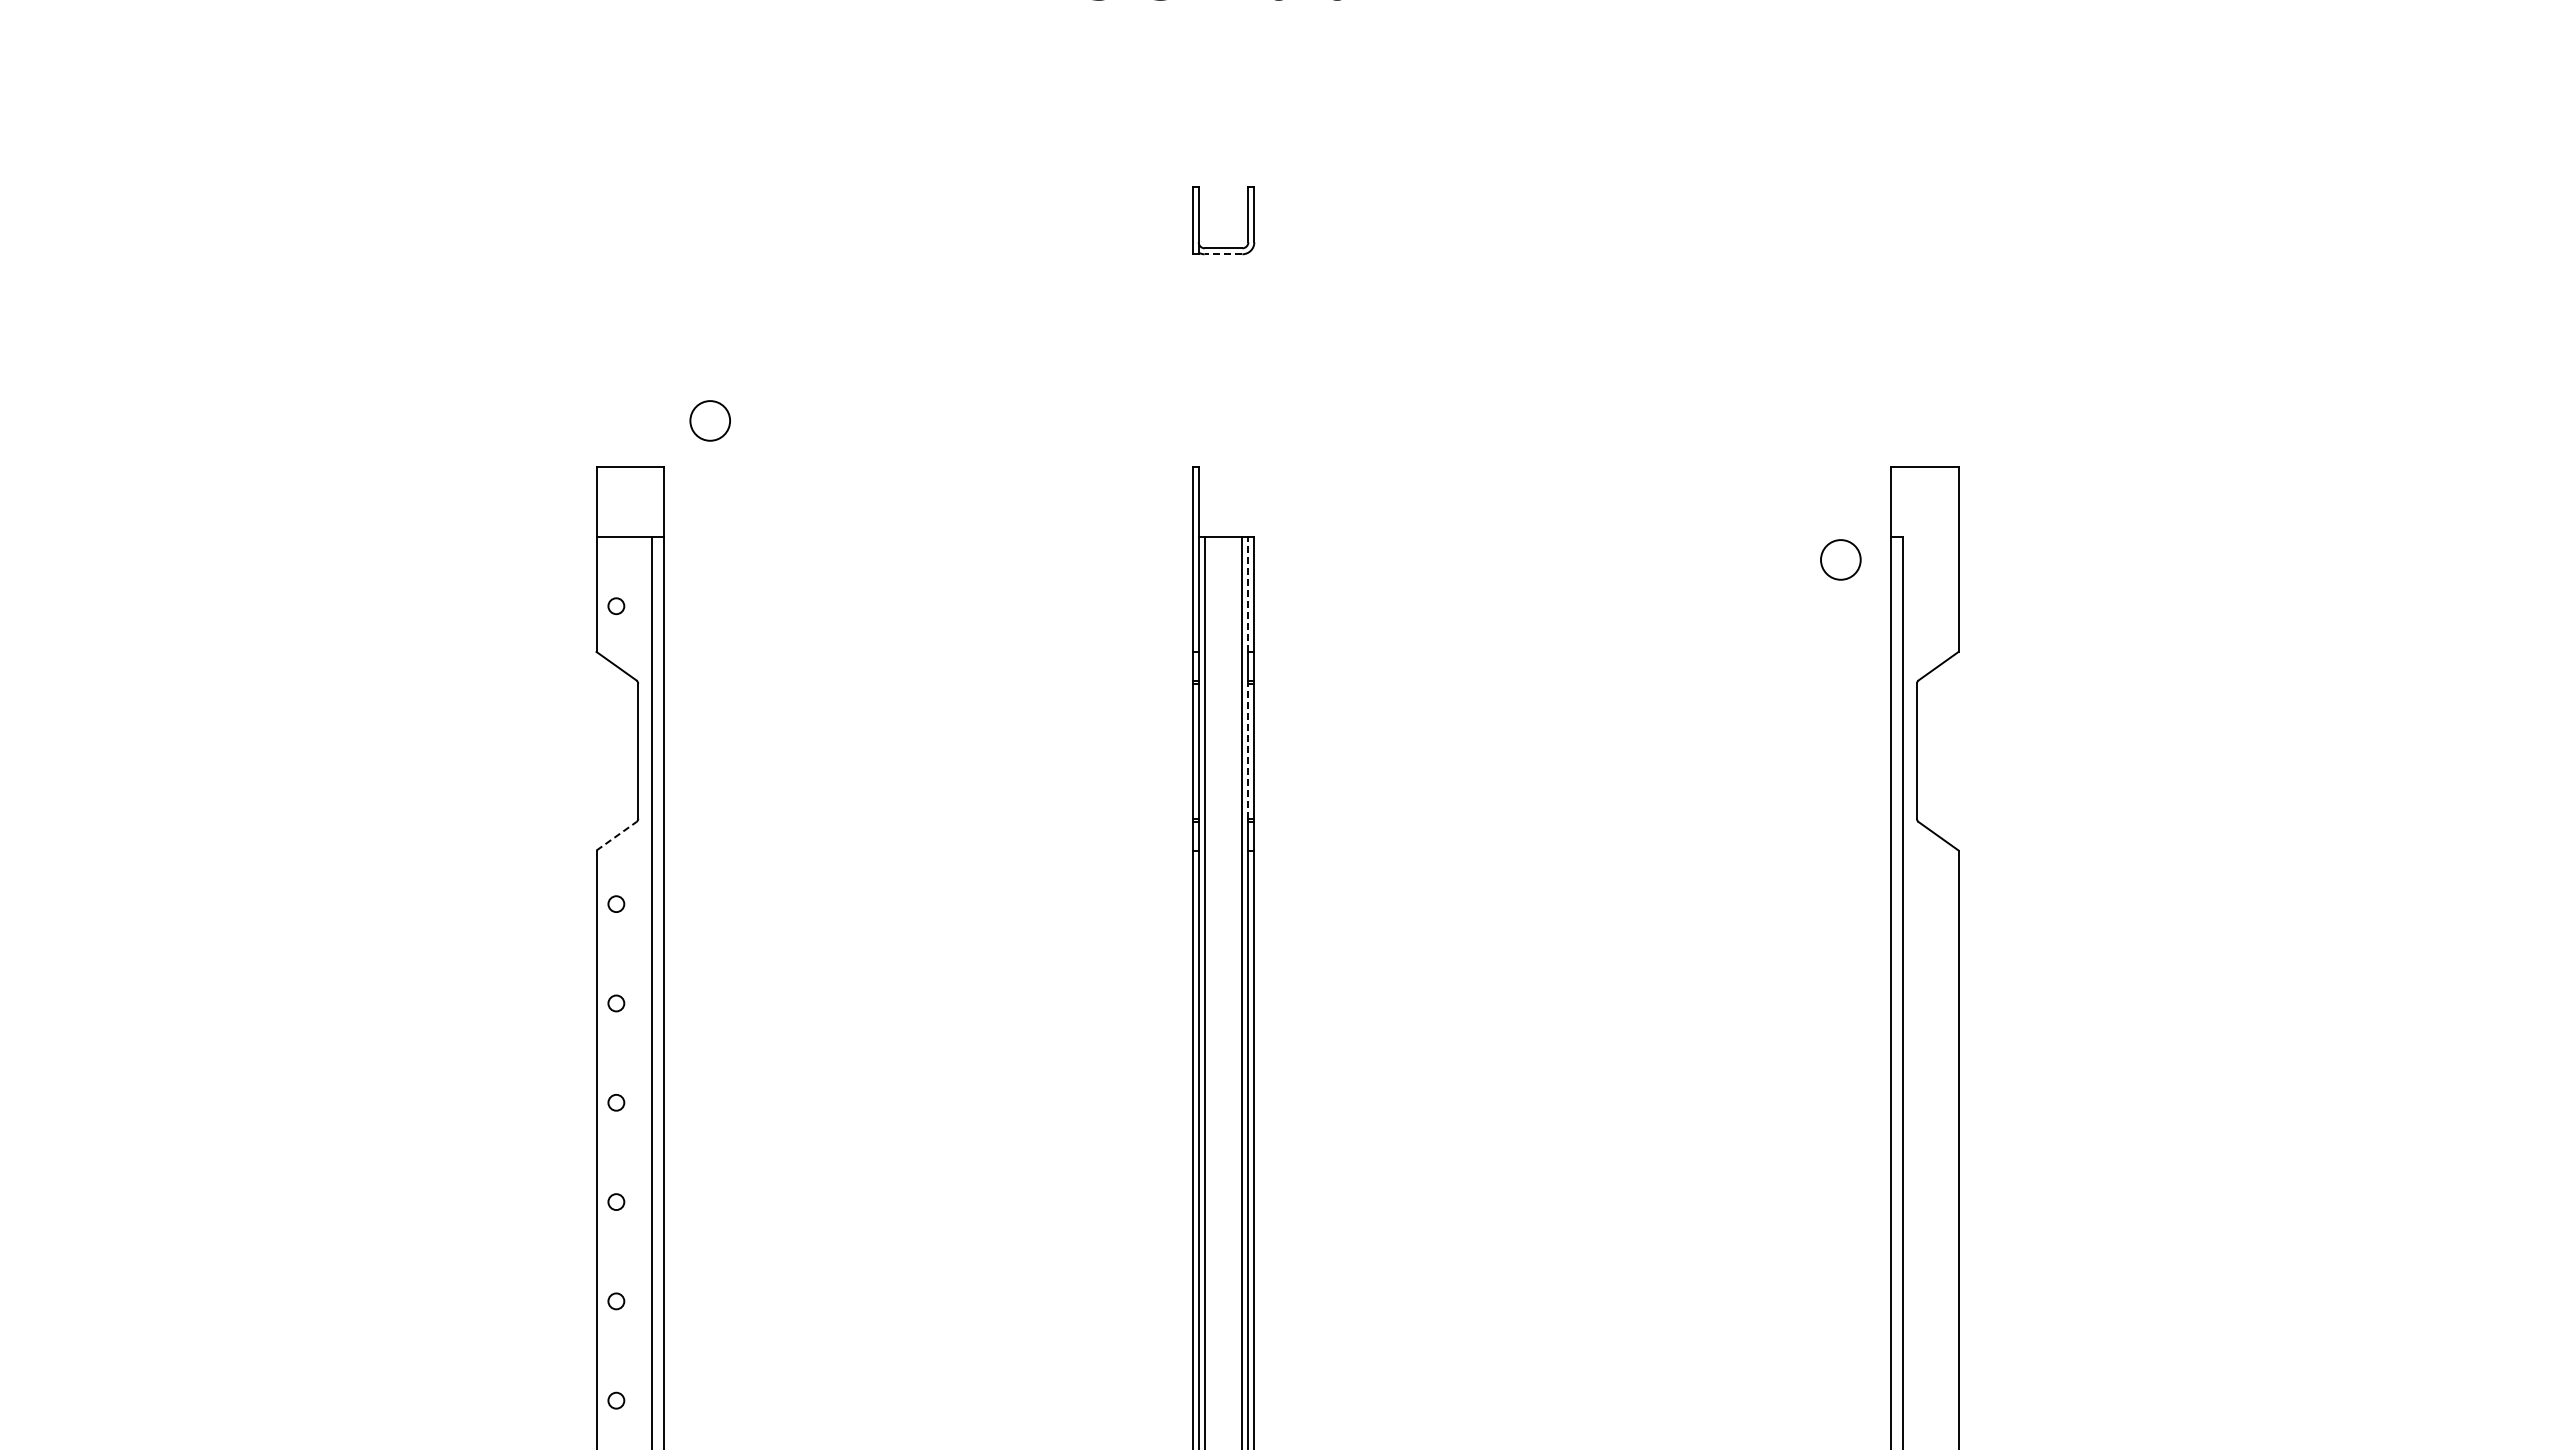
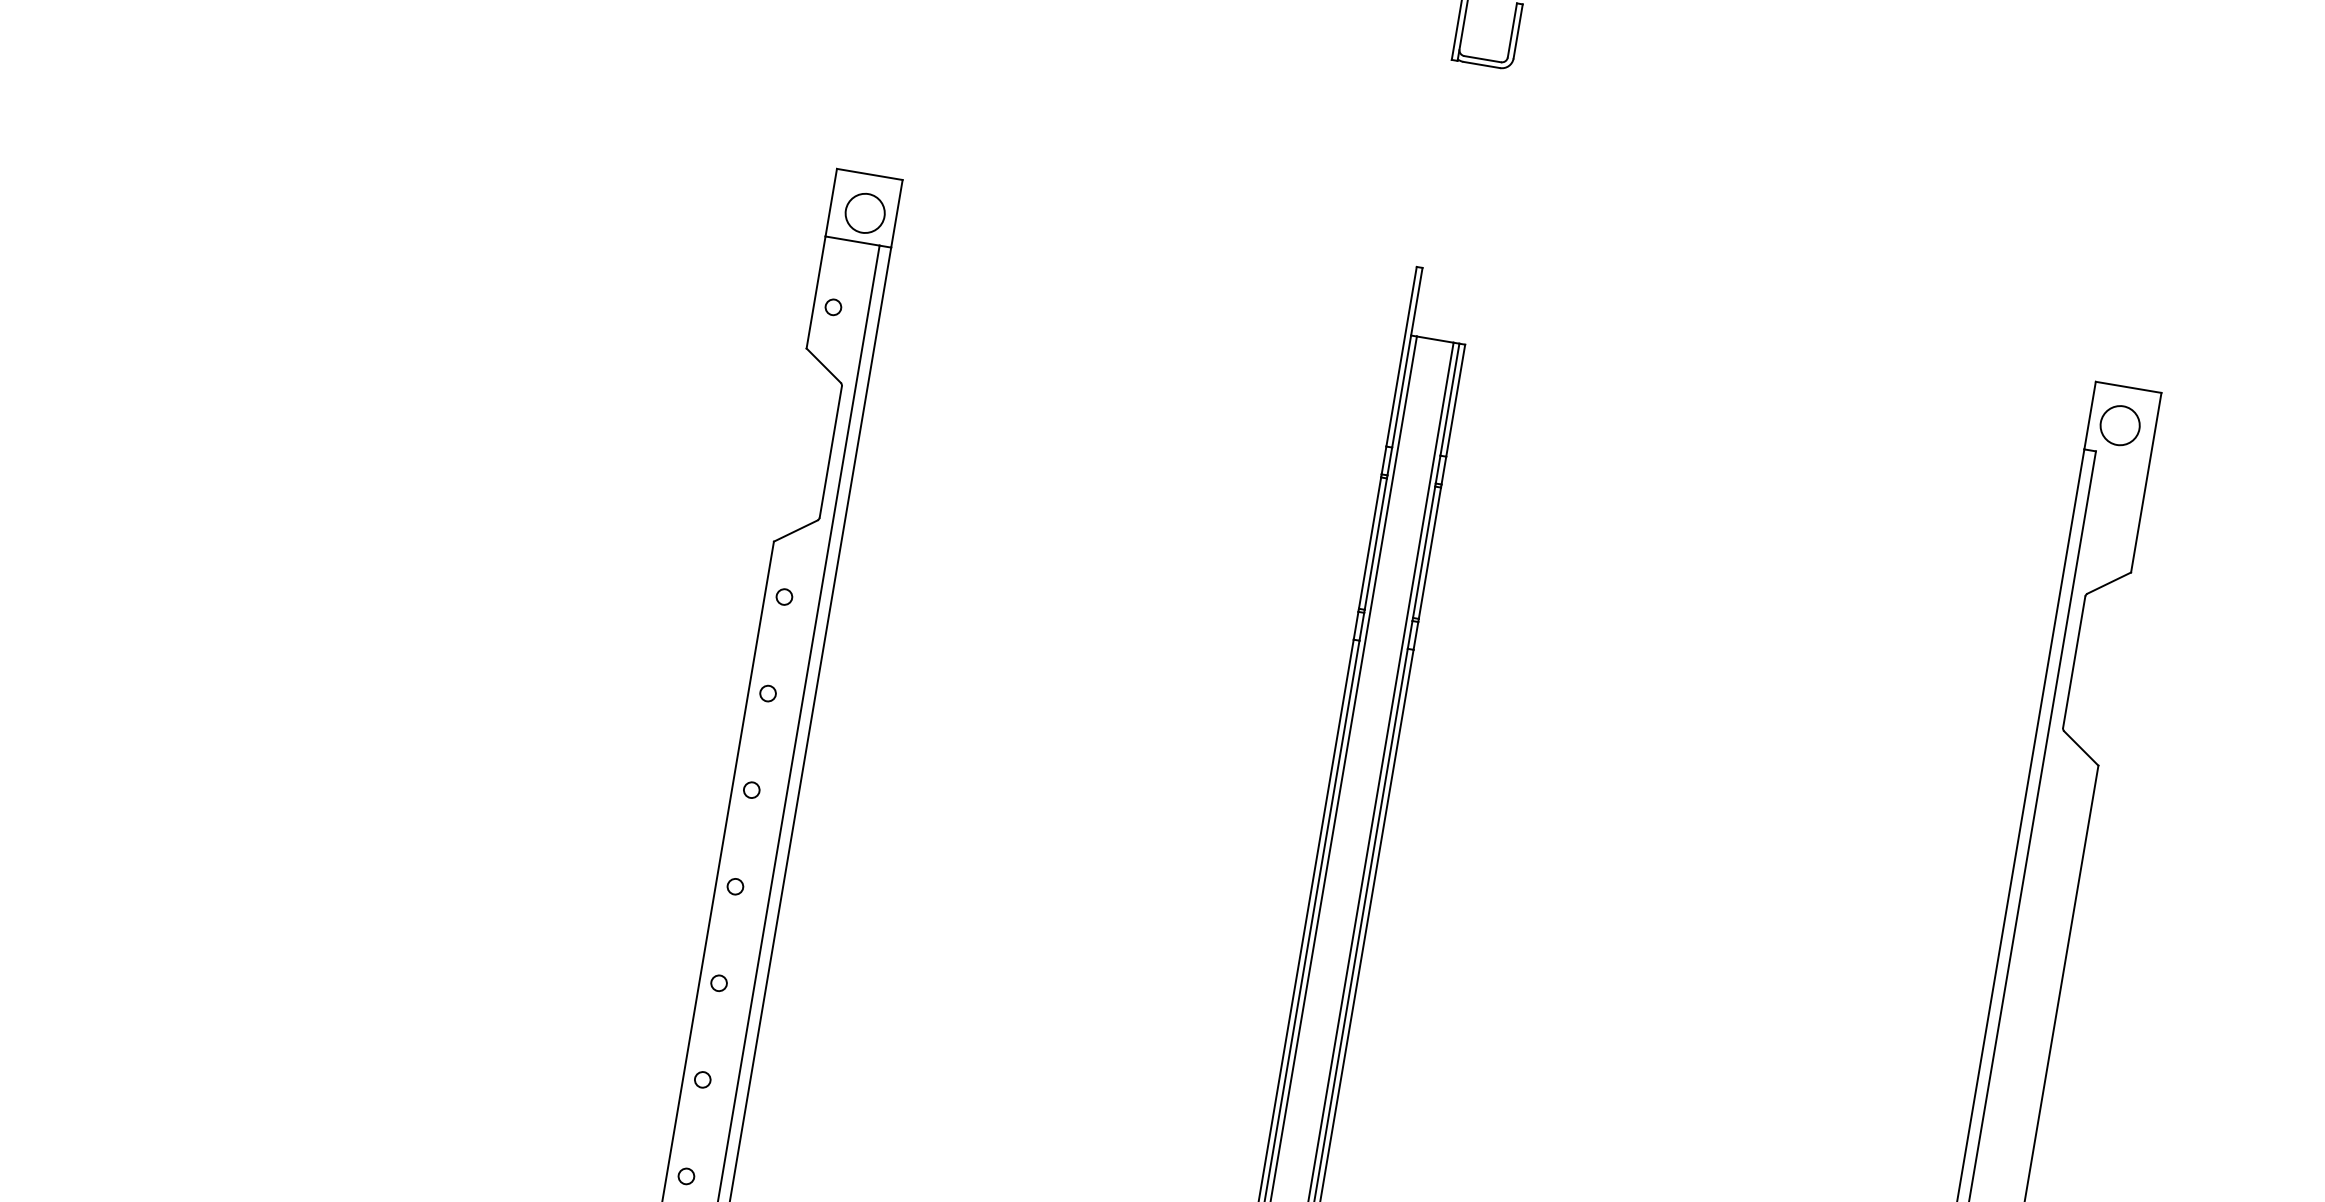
line: (1223, 254) -> (1481, 65), dashed -> solid
circle: (709, 420) -> (864, 212), moved
circle: (1840, 559) -> (2119, 425), moved
line: (1248, 594) -> (1450, 399), dashed -> solid
line: (1248, 751) -> (1424, 552), dashed -> solid
line: (616, 836) -> (795, 531), dashed -> solid

